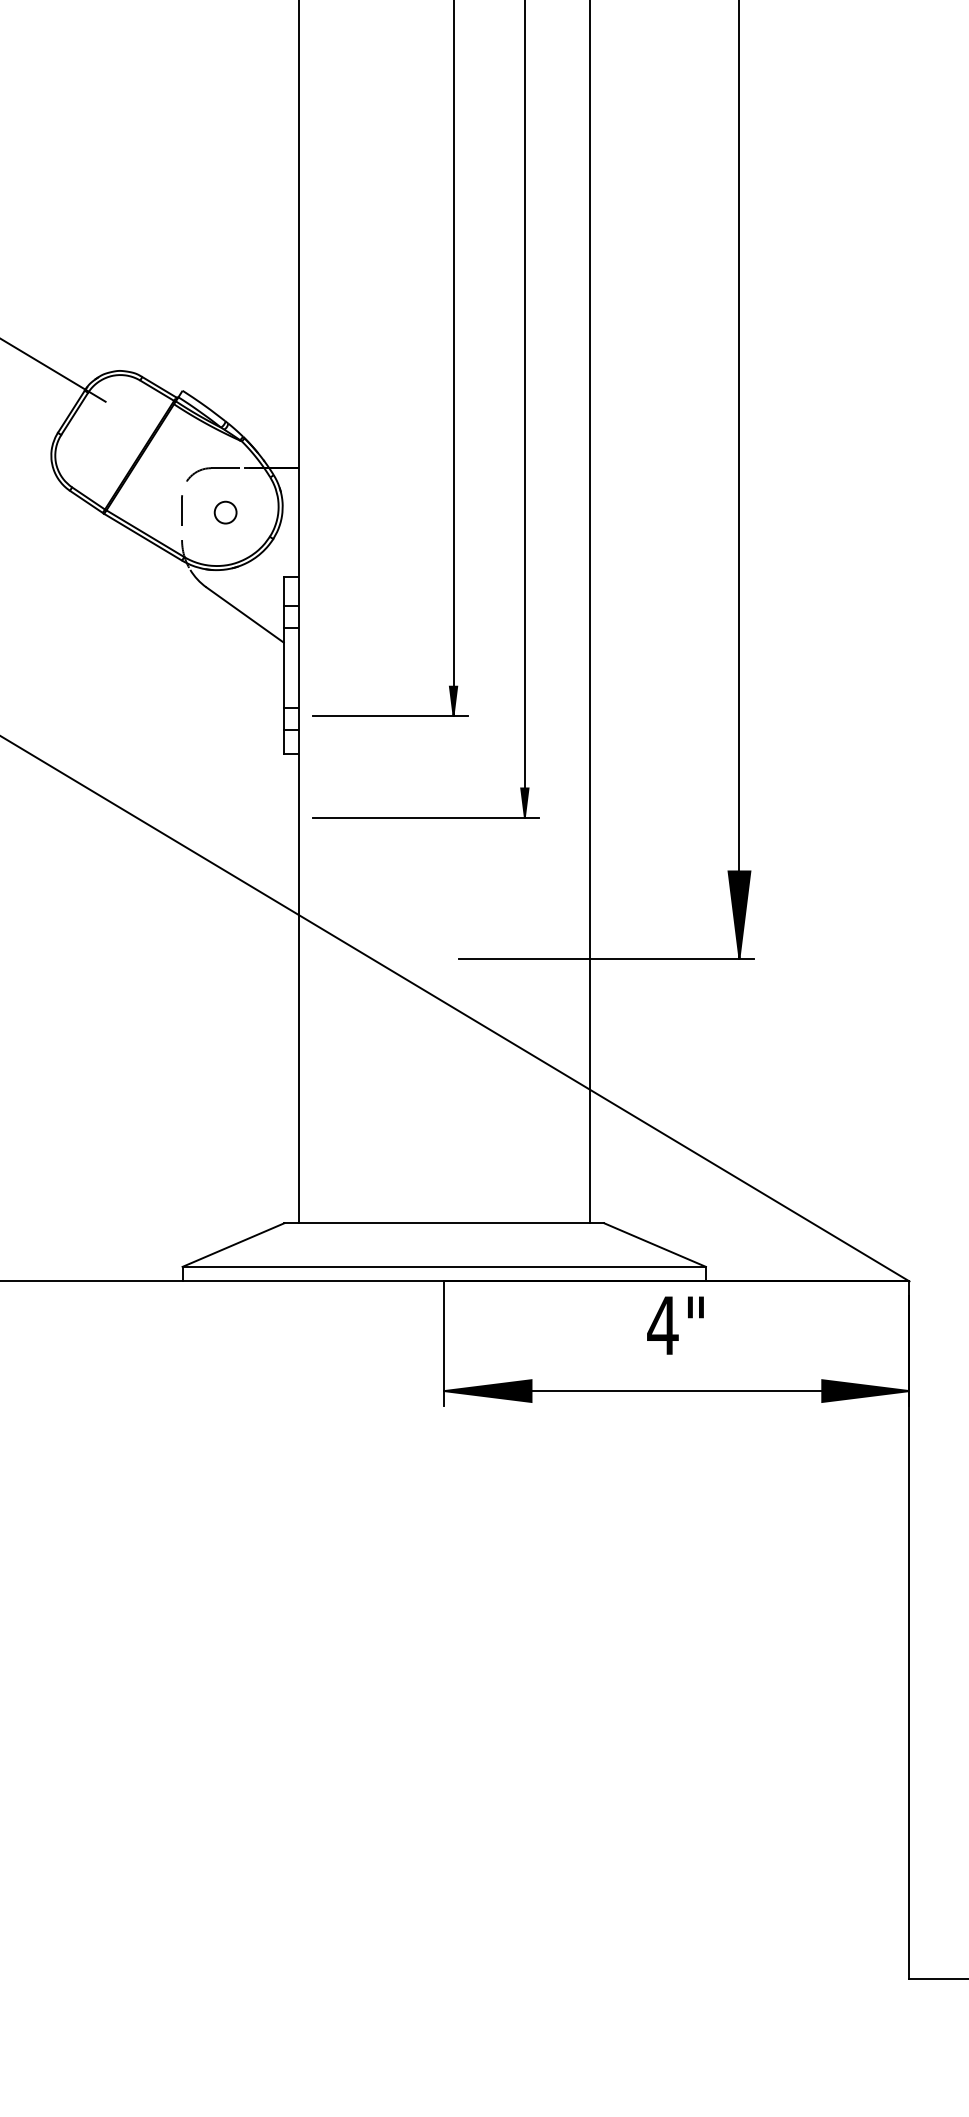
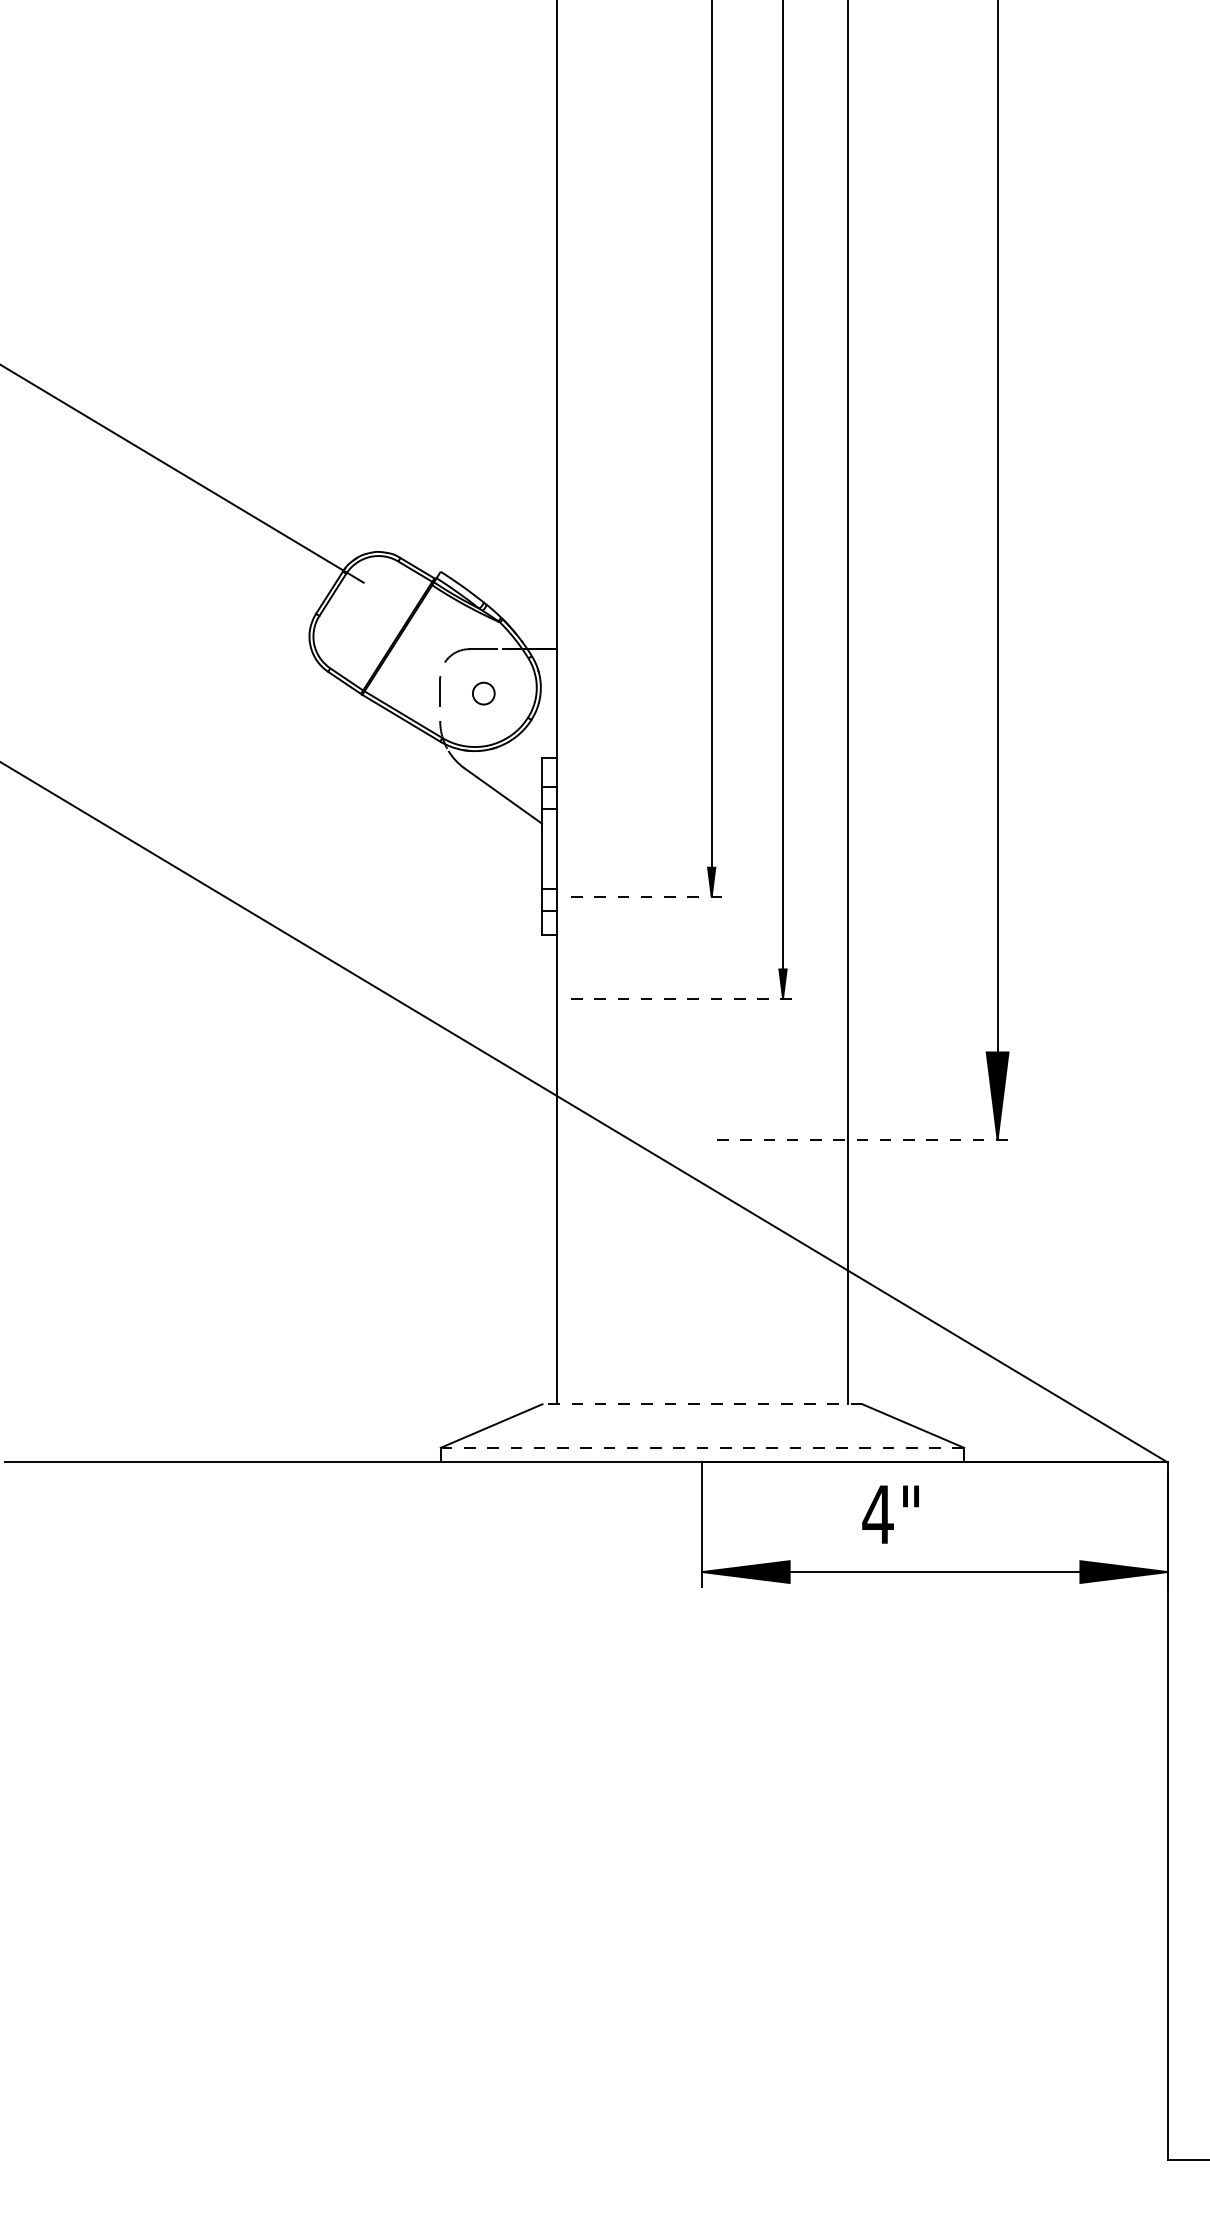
line: (390, 715) -> (648, 896), solid -> dashed
line: (426, 817) -> (684, 998), solid -> dashed
line: (606, 958) -> (864, 1139), solid -> dashed
line: (444, 1223) -> (702, 1404), solid -> dashed
line: (444, 1266) -> (702, 1447), solid -> dashed
text: (675, 1325) -> (890, 1514), moved

